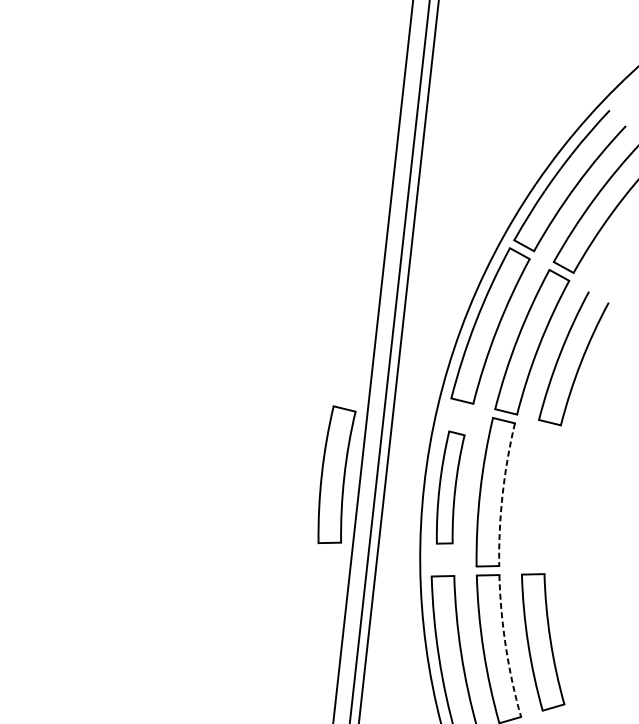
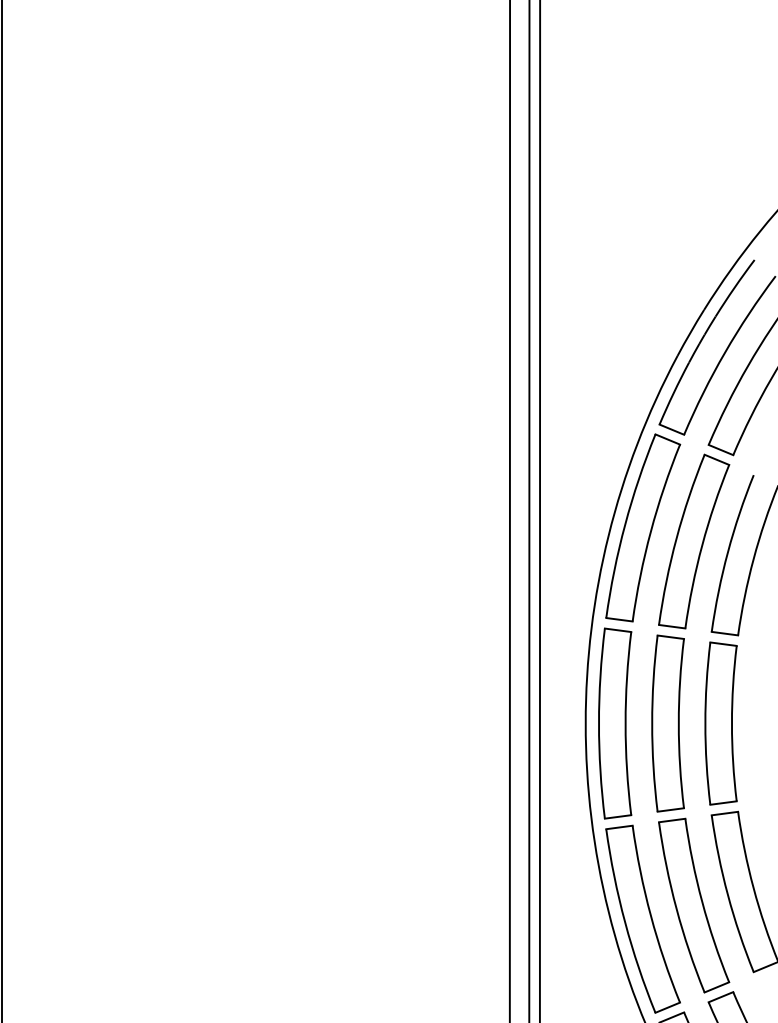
part: (334, 475) -> (720, 723), moved
part: (449, 488) -> (615, 723), size x1.43
arc: (502, 494) -> (678, 723), dashed -> solid
arc: (506, 646) -> (702, 901), dashed -> solid

